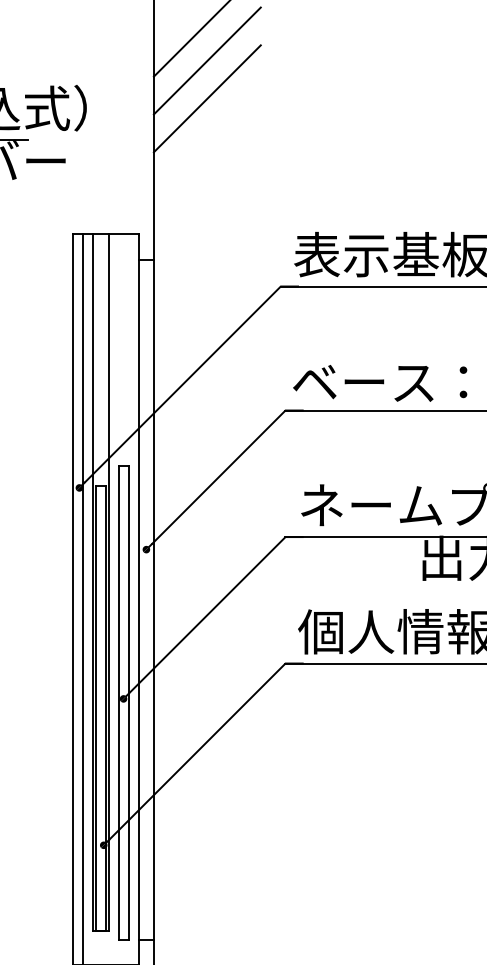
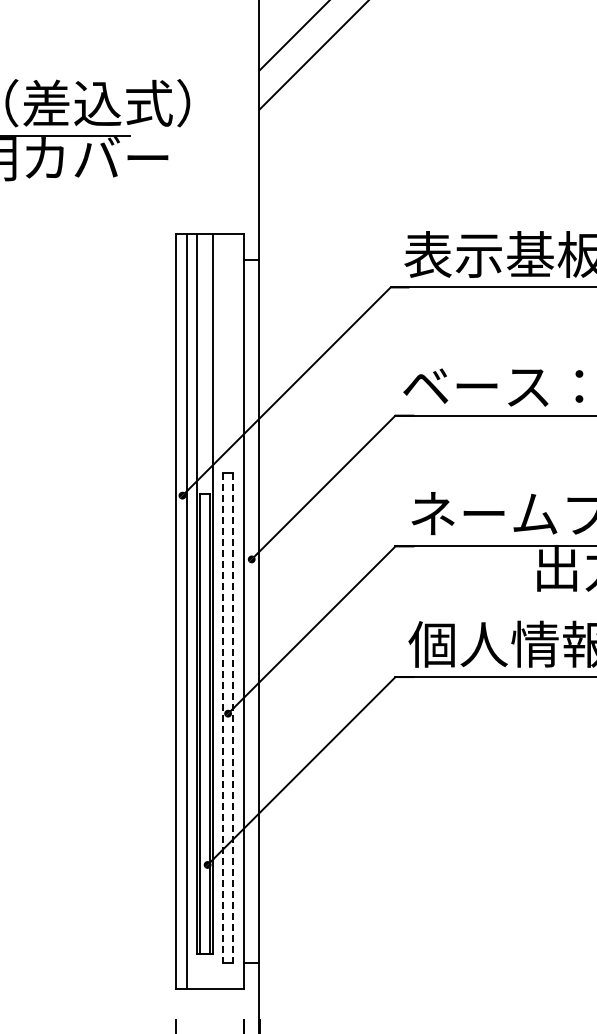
line: (207, 98) -> (314, 93), removed
line: (119, 703) -> (223, 718), solid -> dashed
line: (128, 703) -> (233, 718), solid -> dashed

